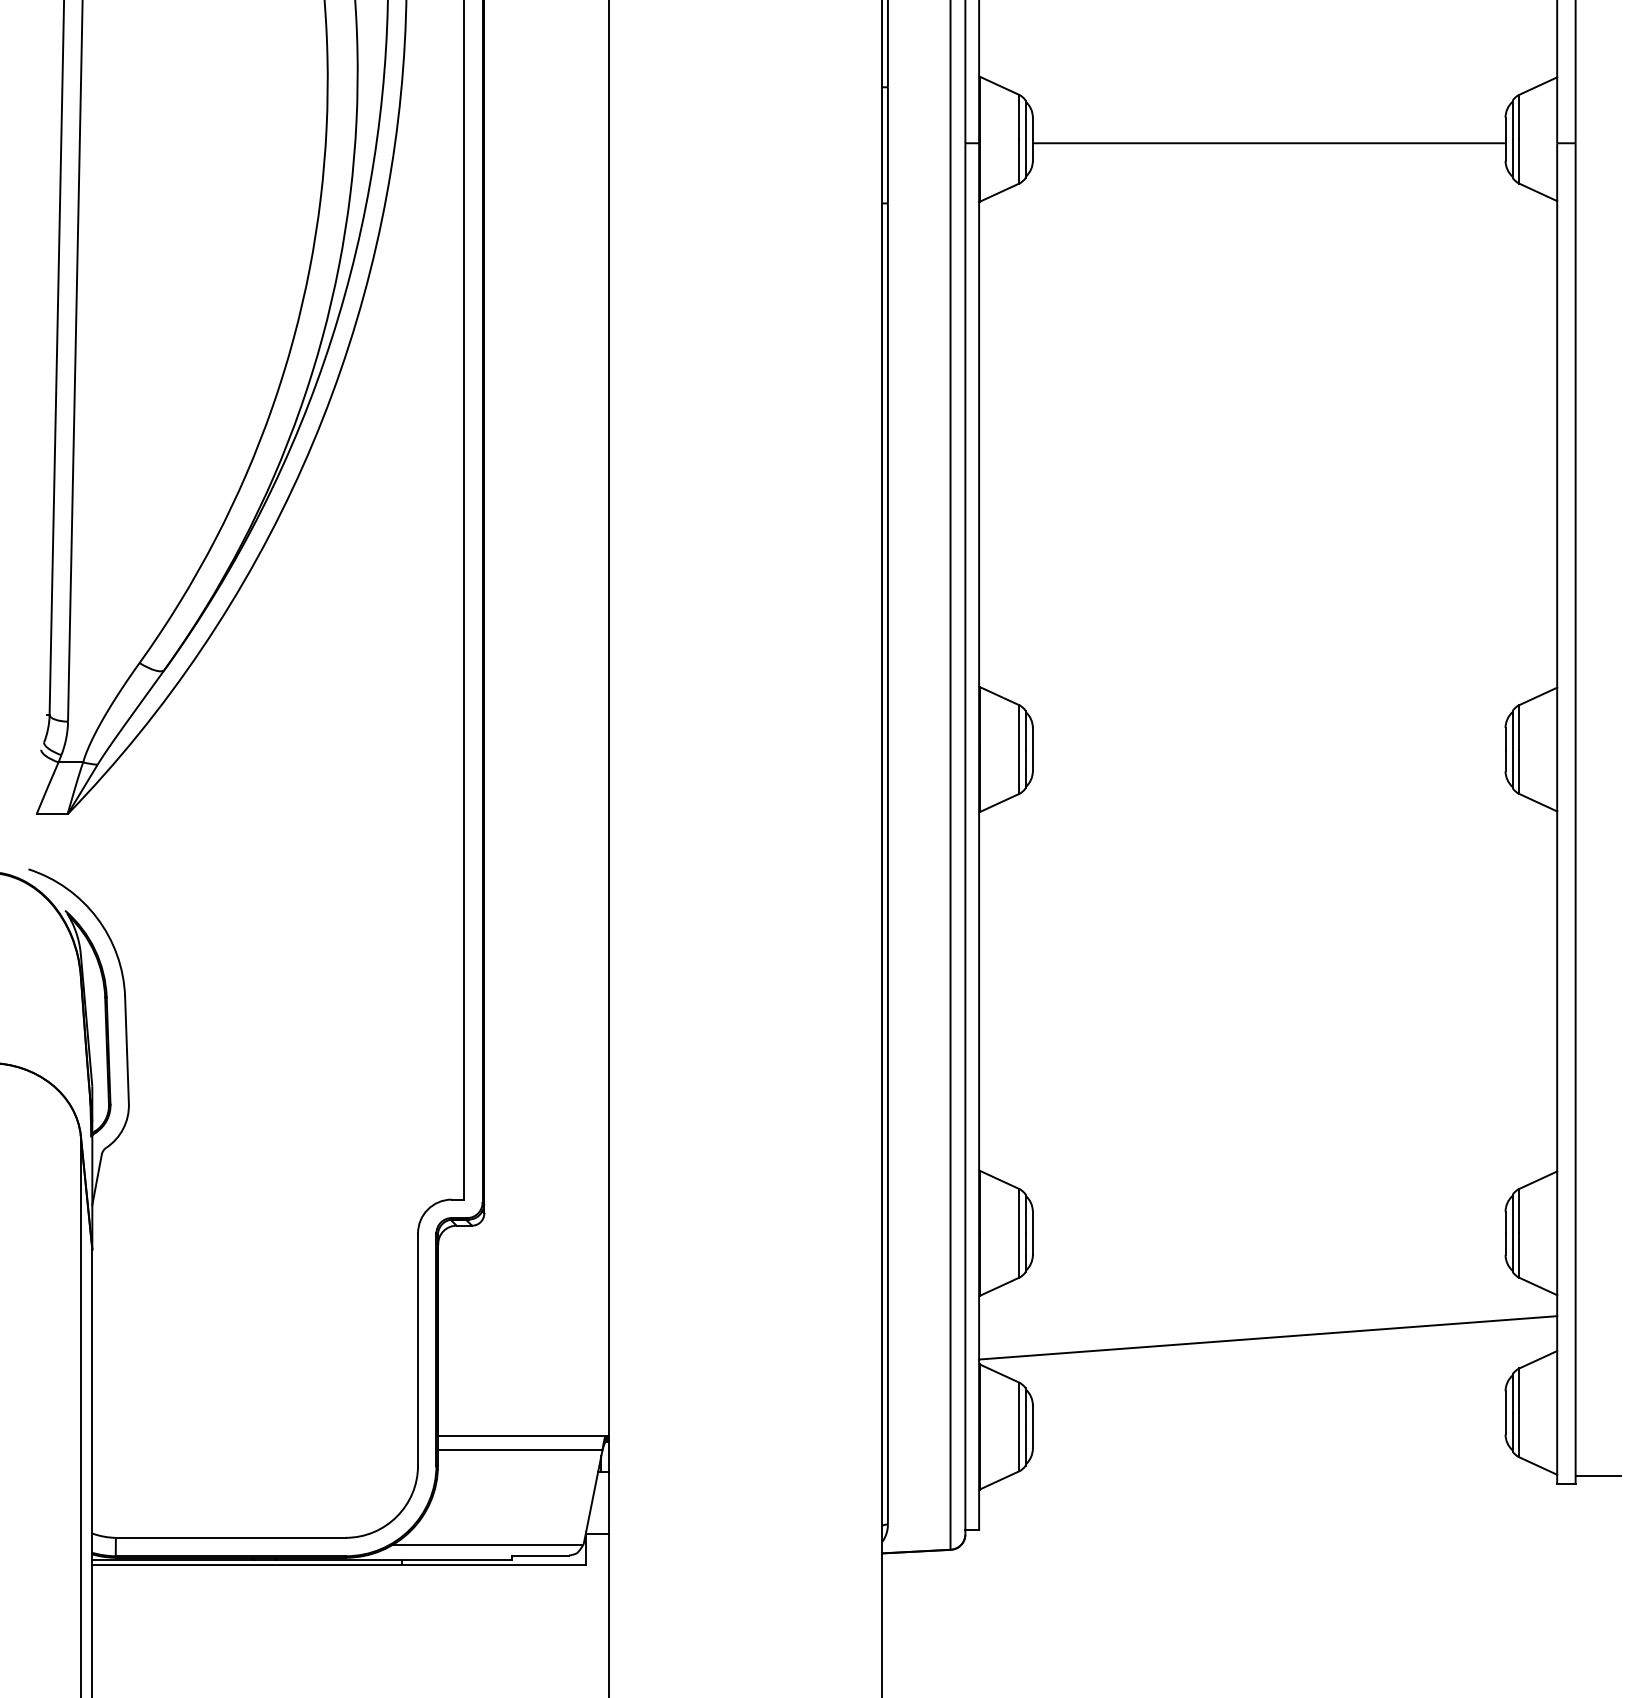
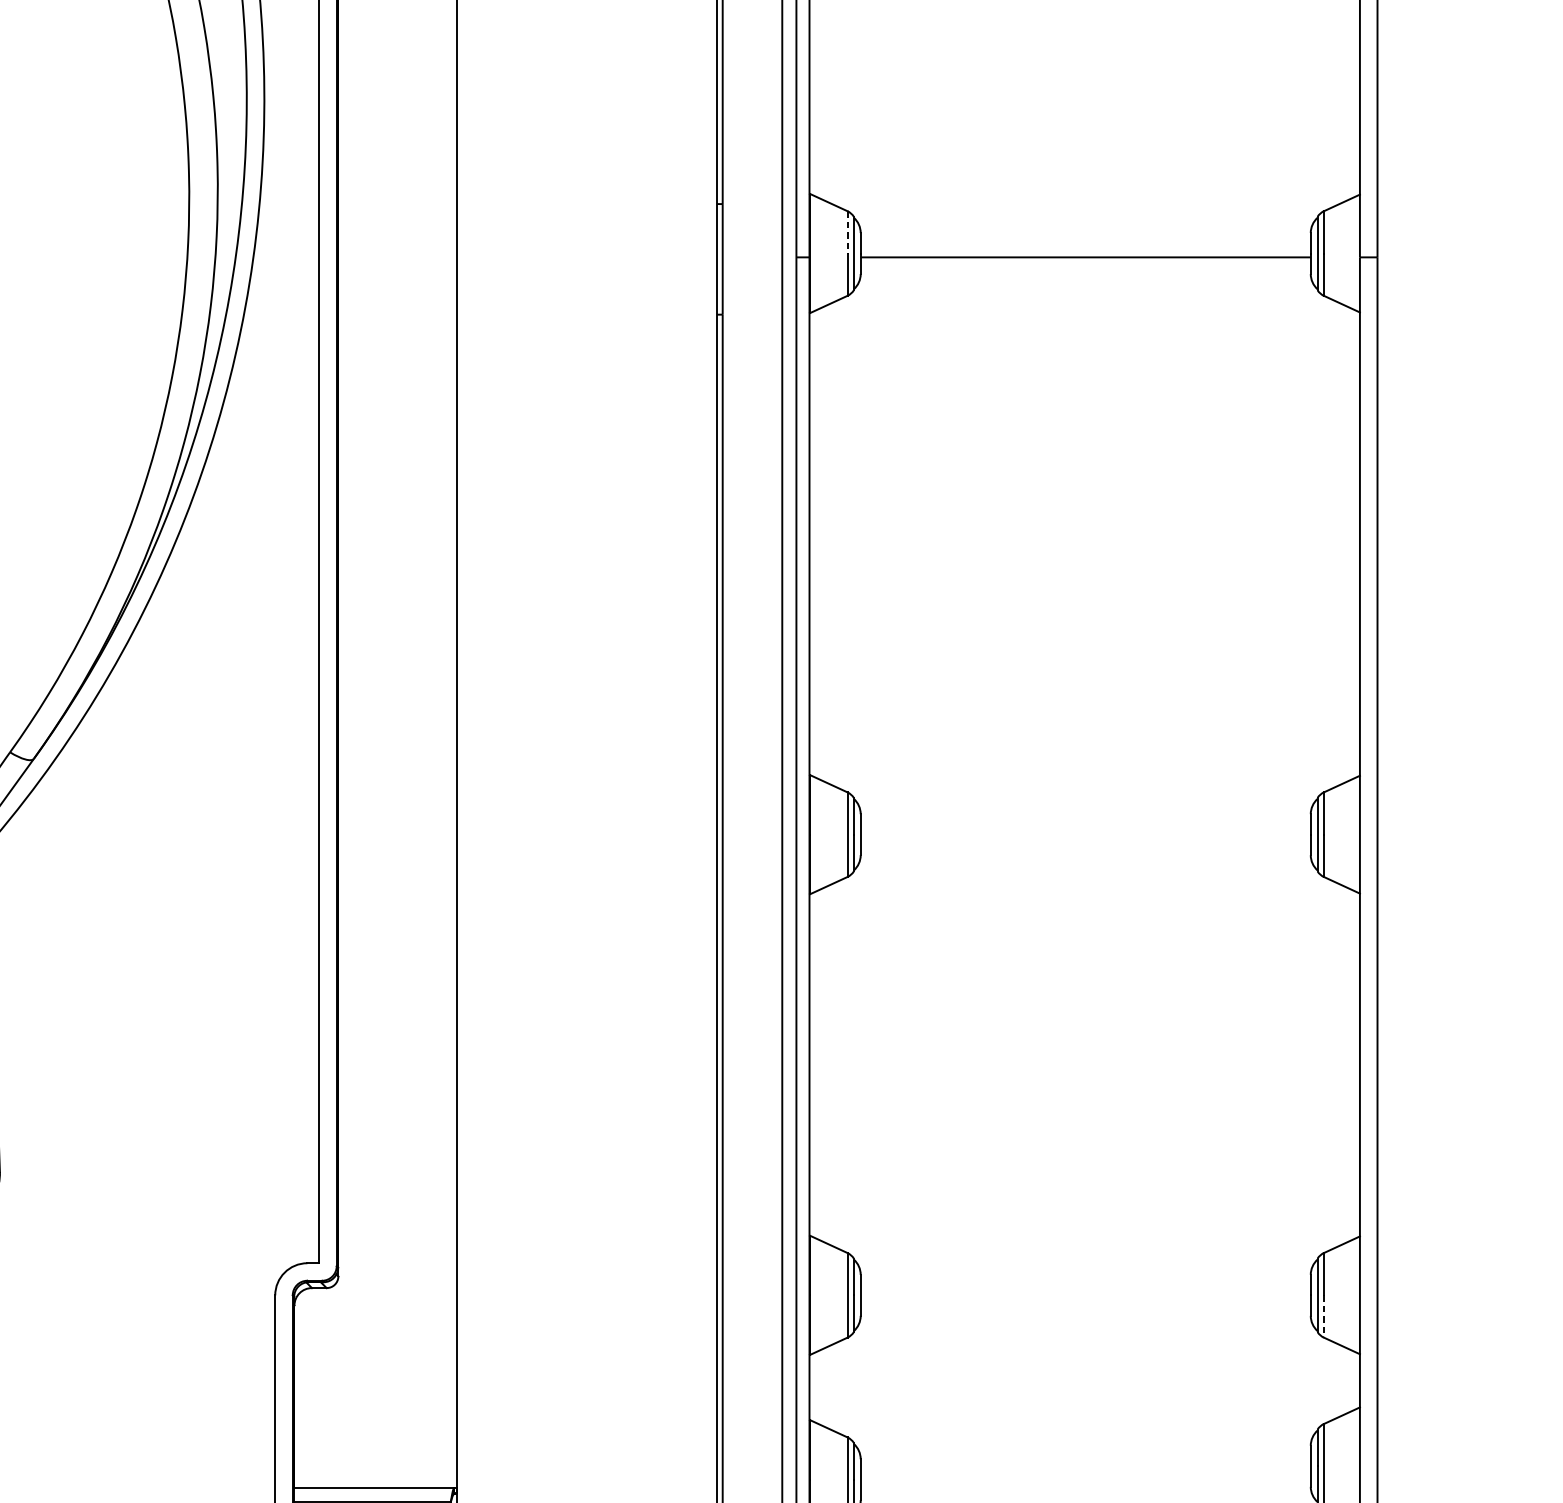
line: (1019, 117) -> (847, 232), solid -> dashed
line: (1519, 1256) -> (1324, 1317), solid -> dashed
line: (1268, 1337) -> (1085, 1394), removed

